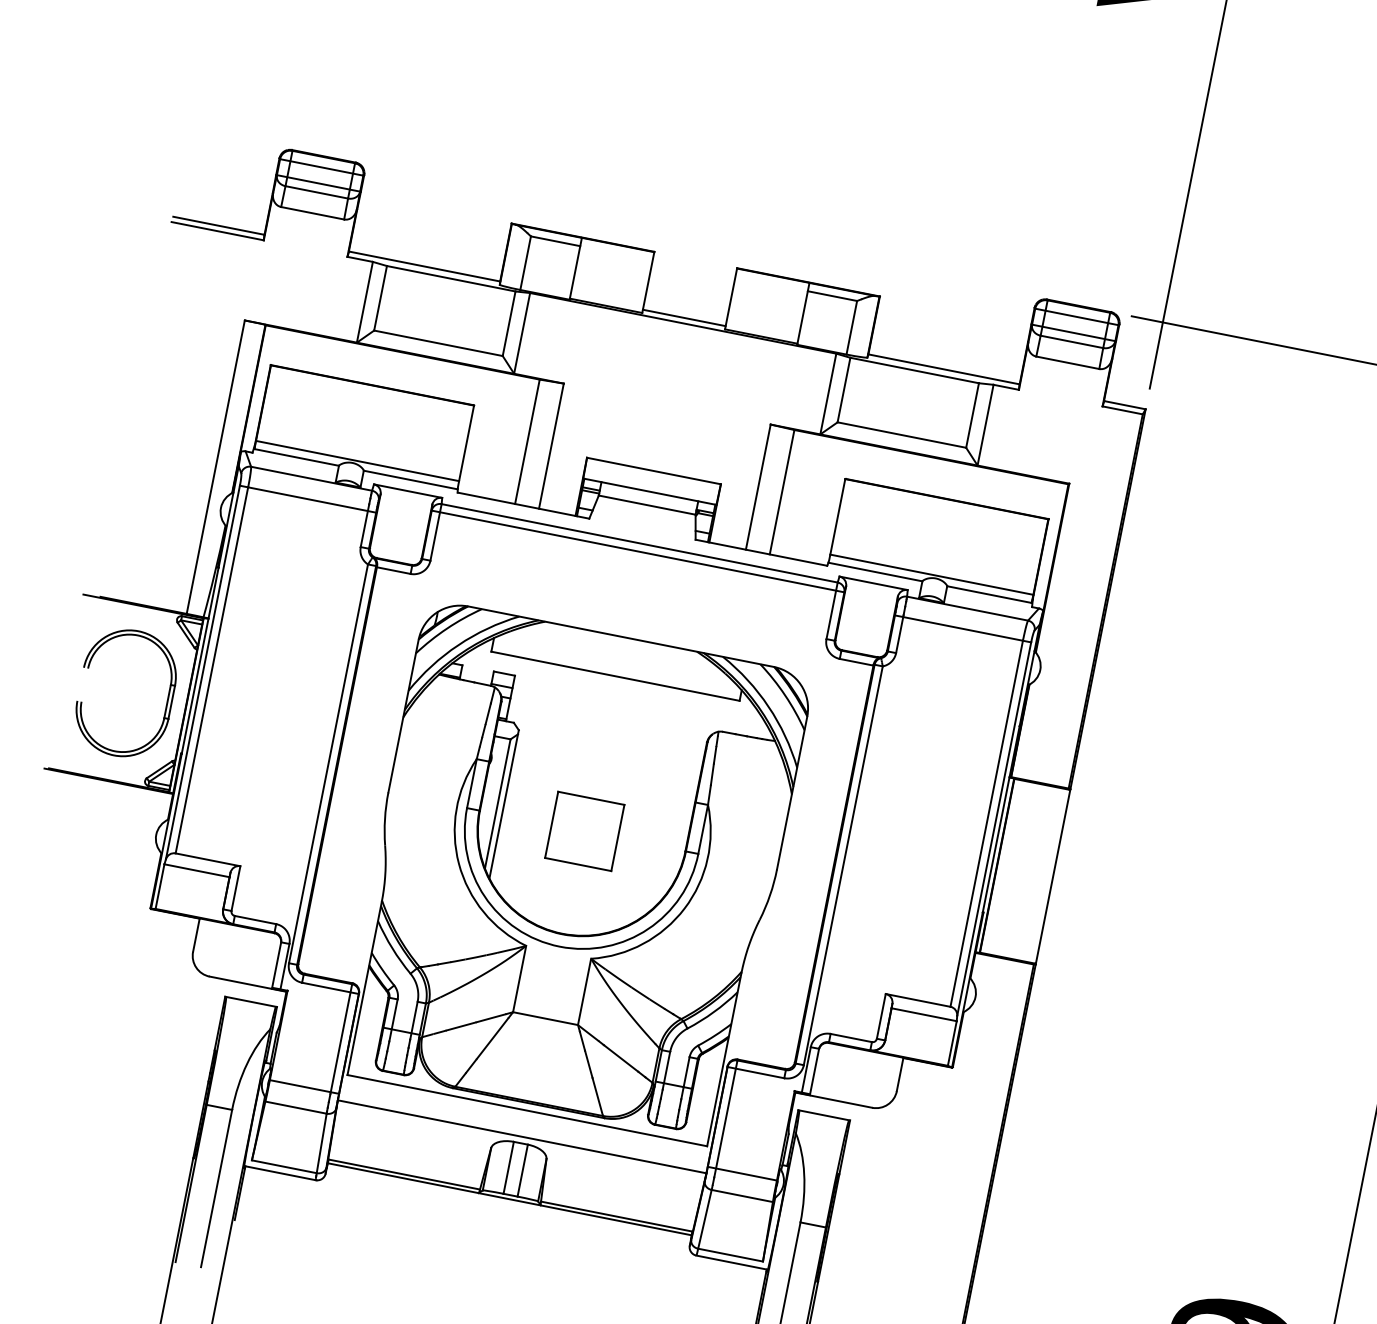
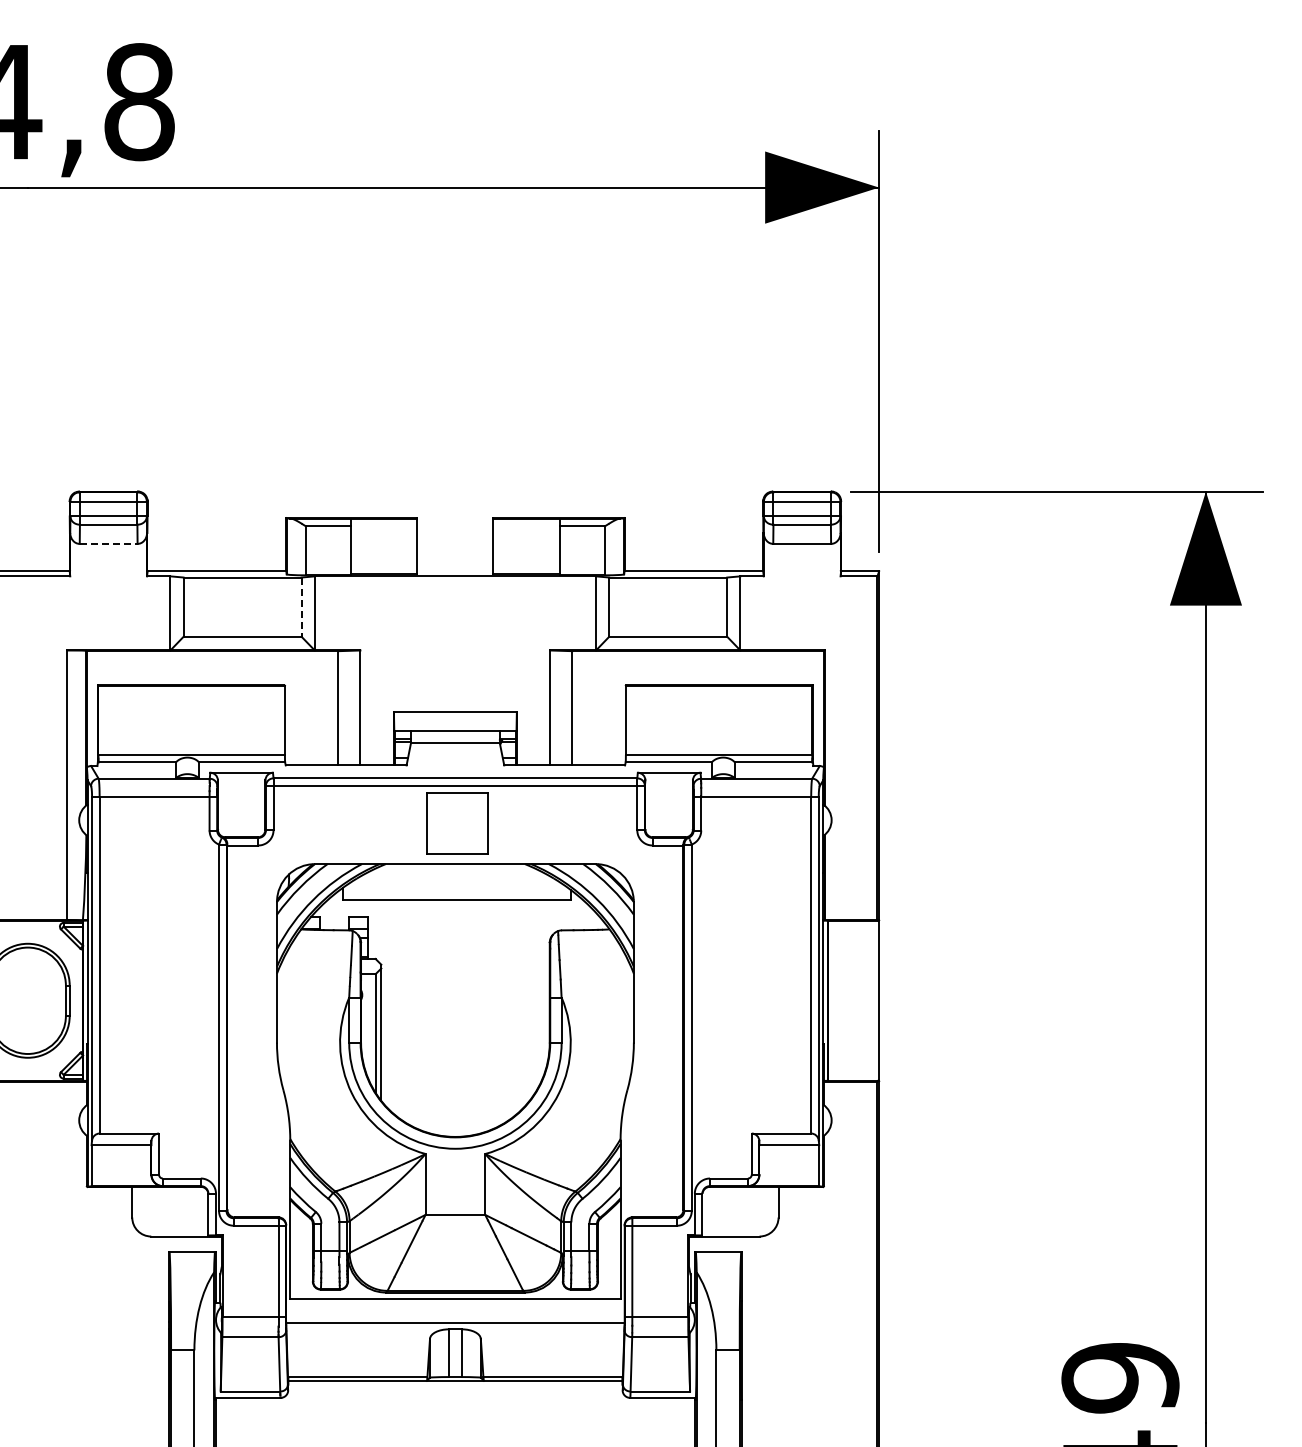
line: (312, 212) -> (108, 543), solid -> dashed
line: (684, 318) -> (455, 571), removed
line: (508, 324) -> (301, 607), solid -> dashed
part: (584, 831) -> (457, 823), moved

